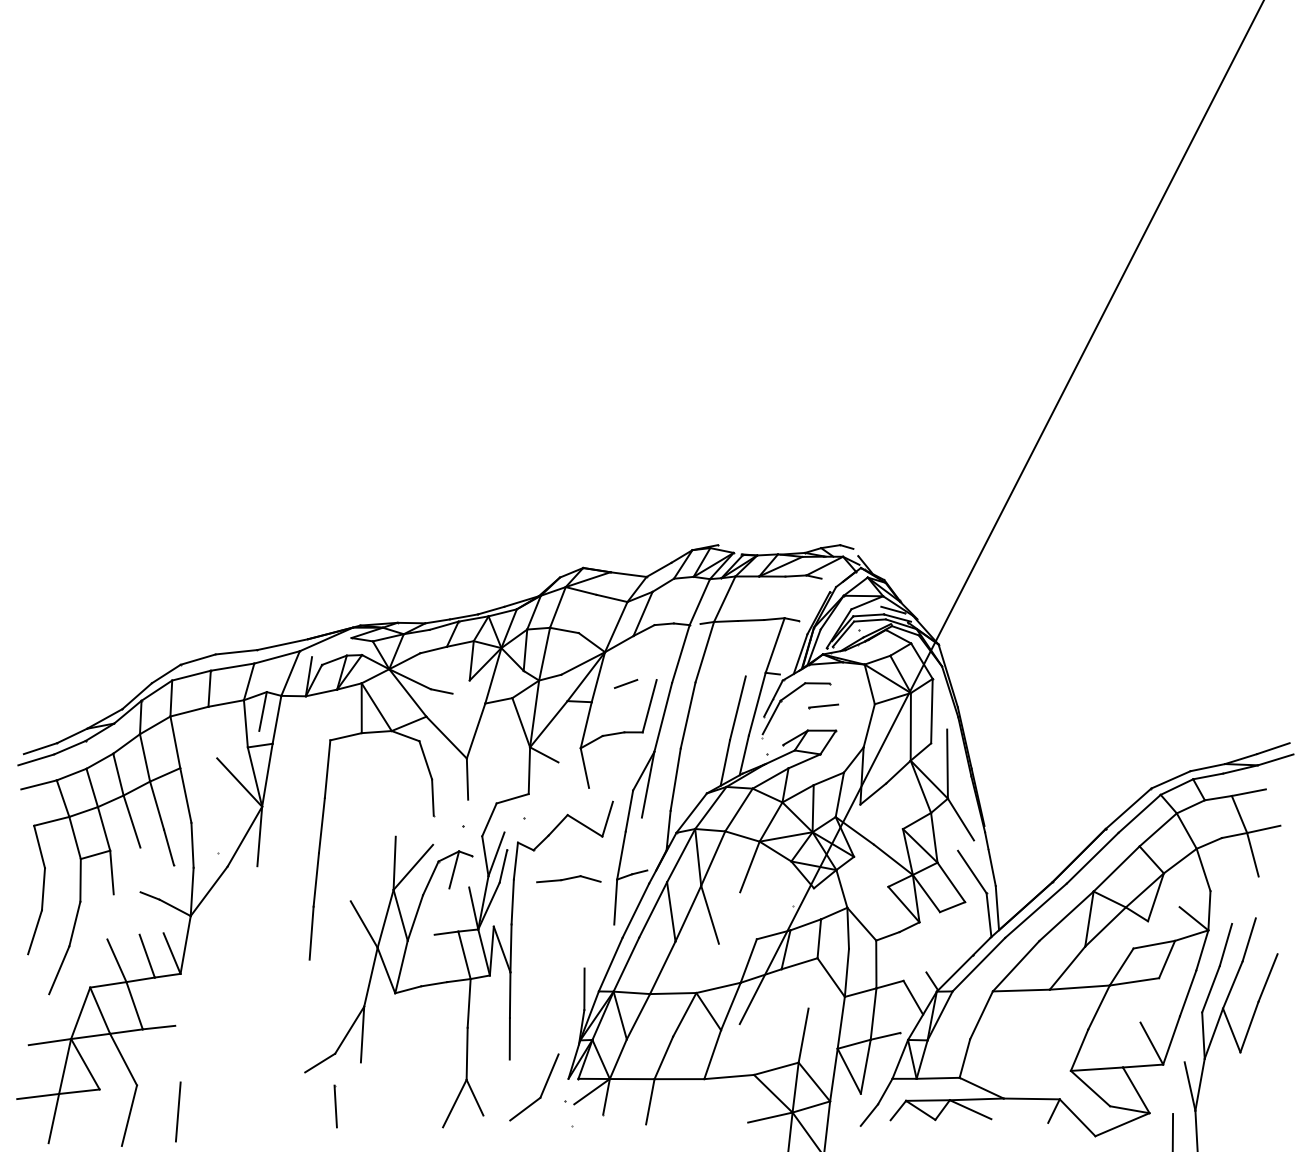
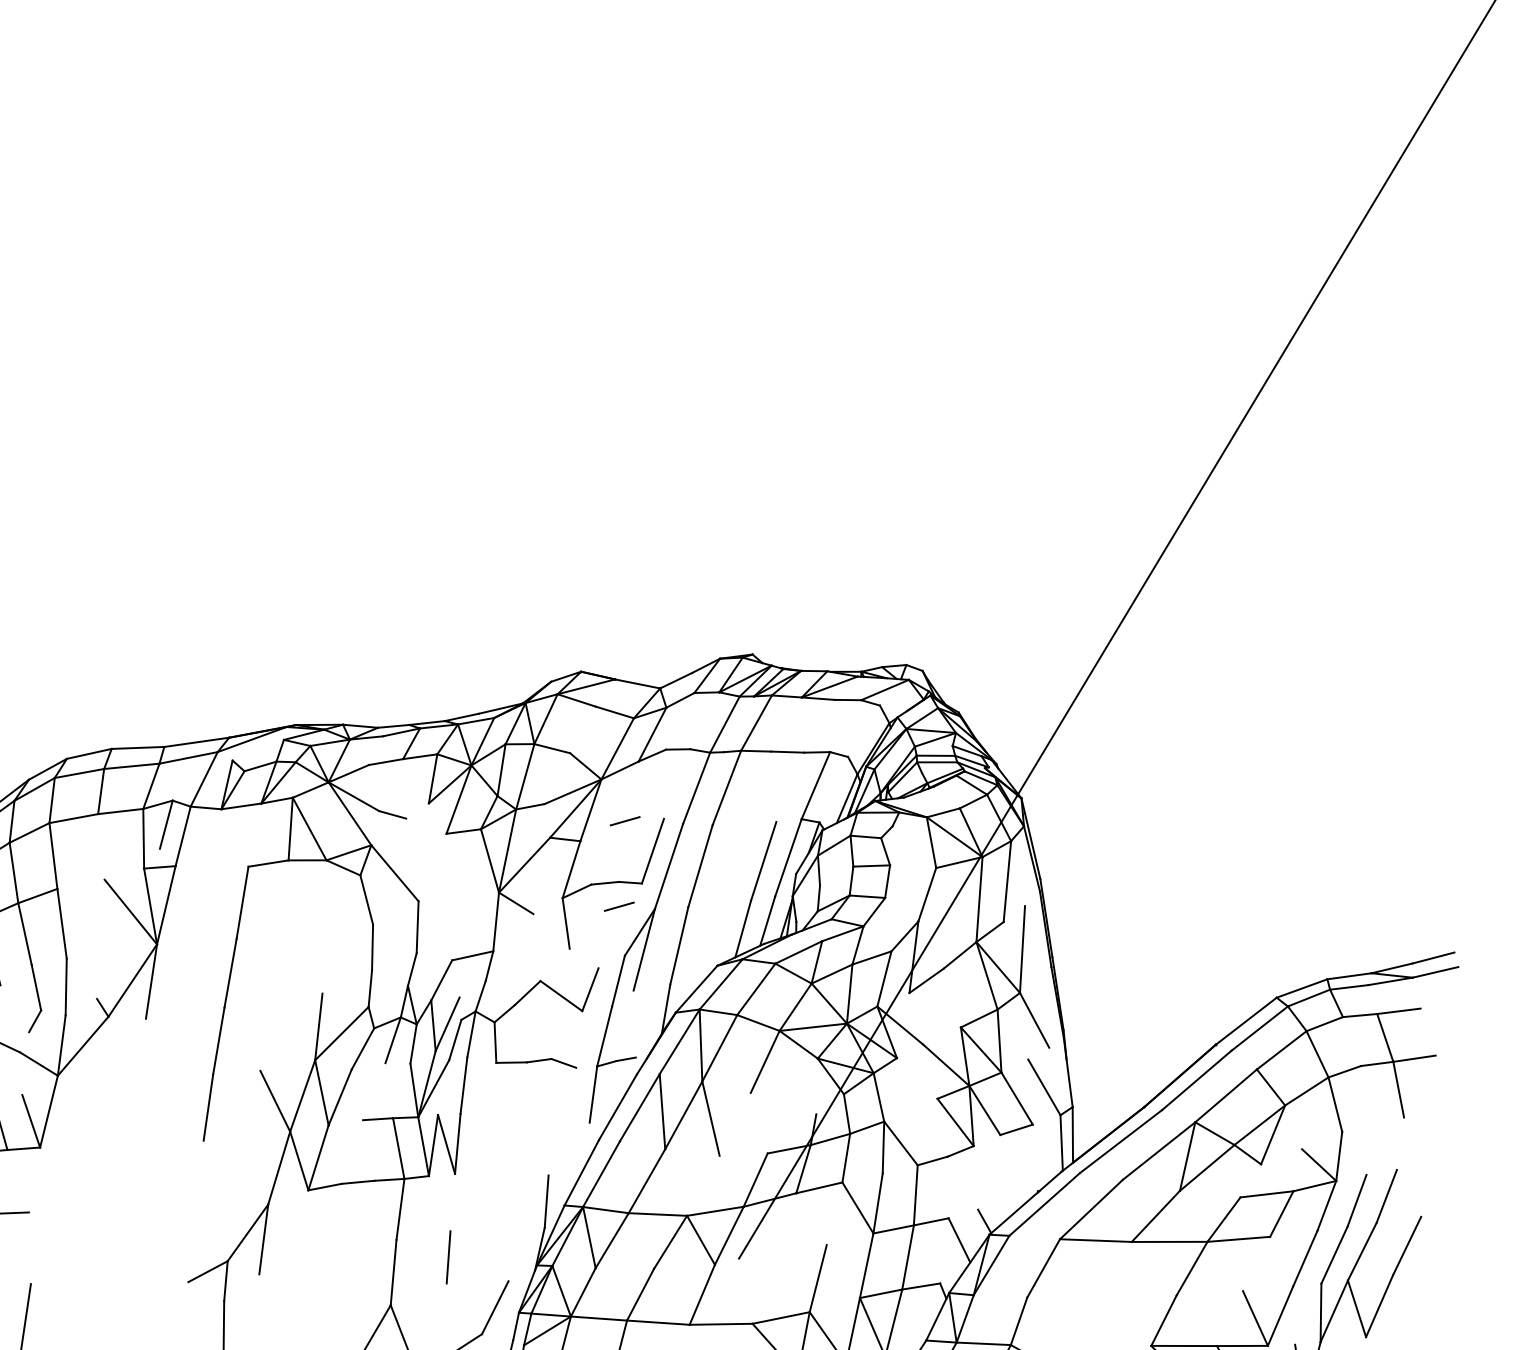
line: (475, 730) -> (431, 866), removed
line: (625, 751) -> (618, 906), added
line: (509, 994) -> (451, 1201), removed

